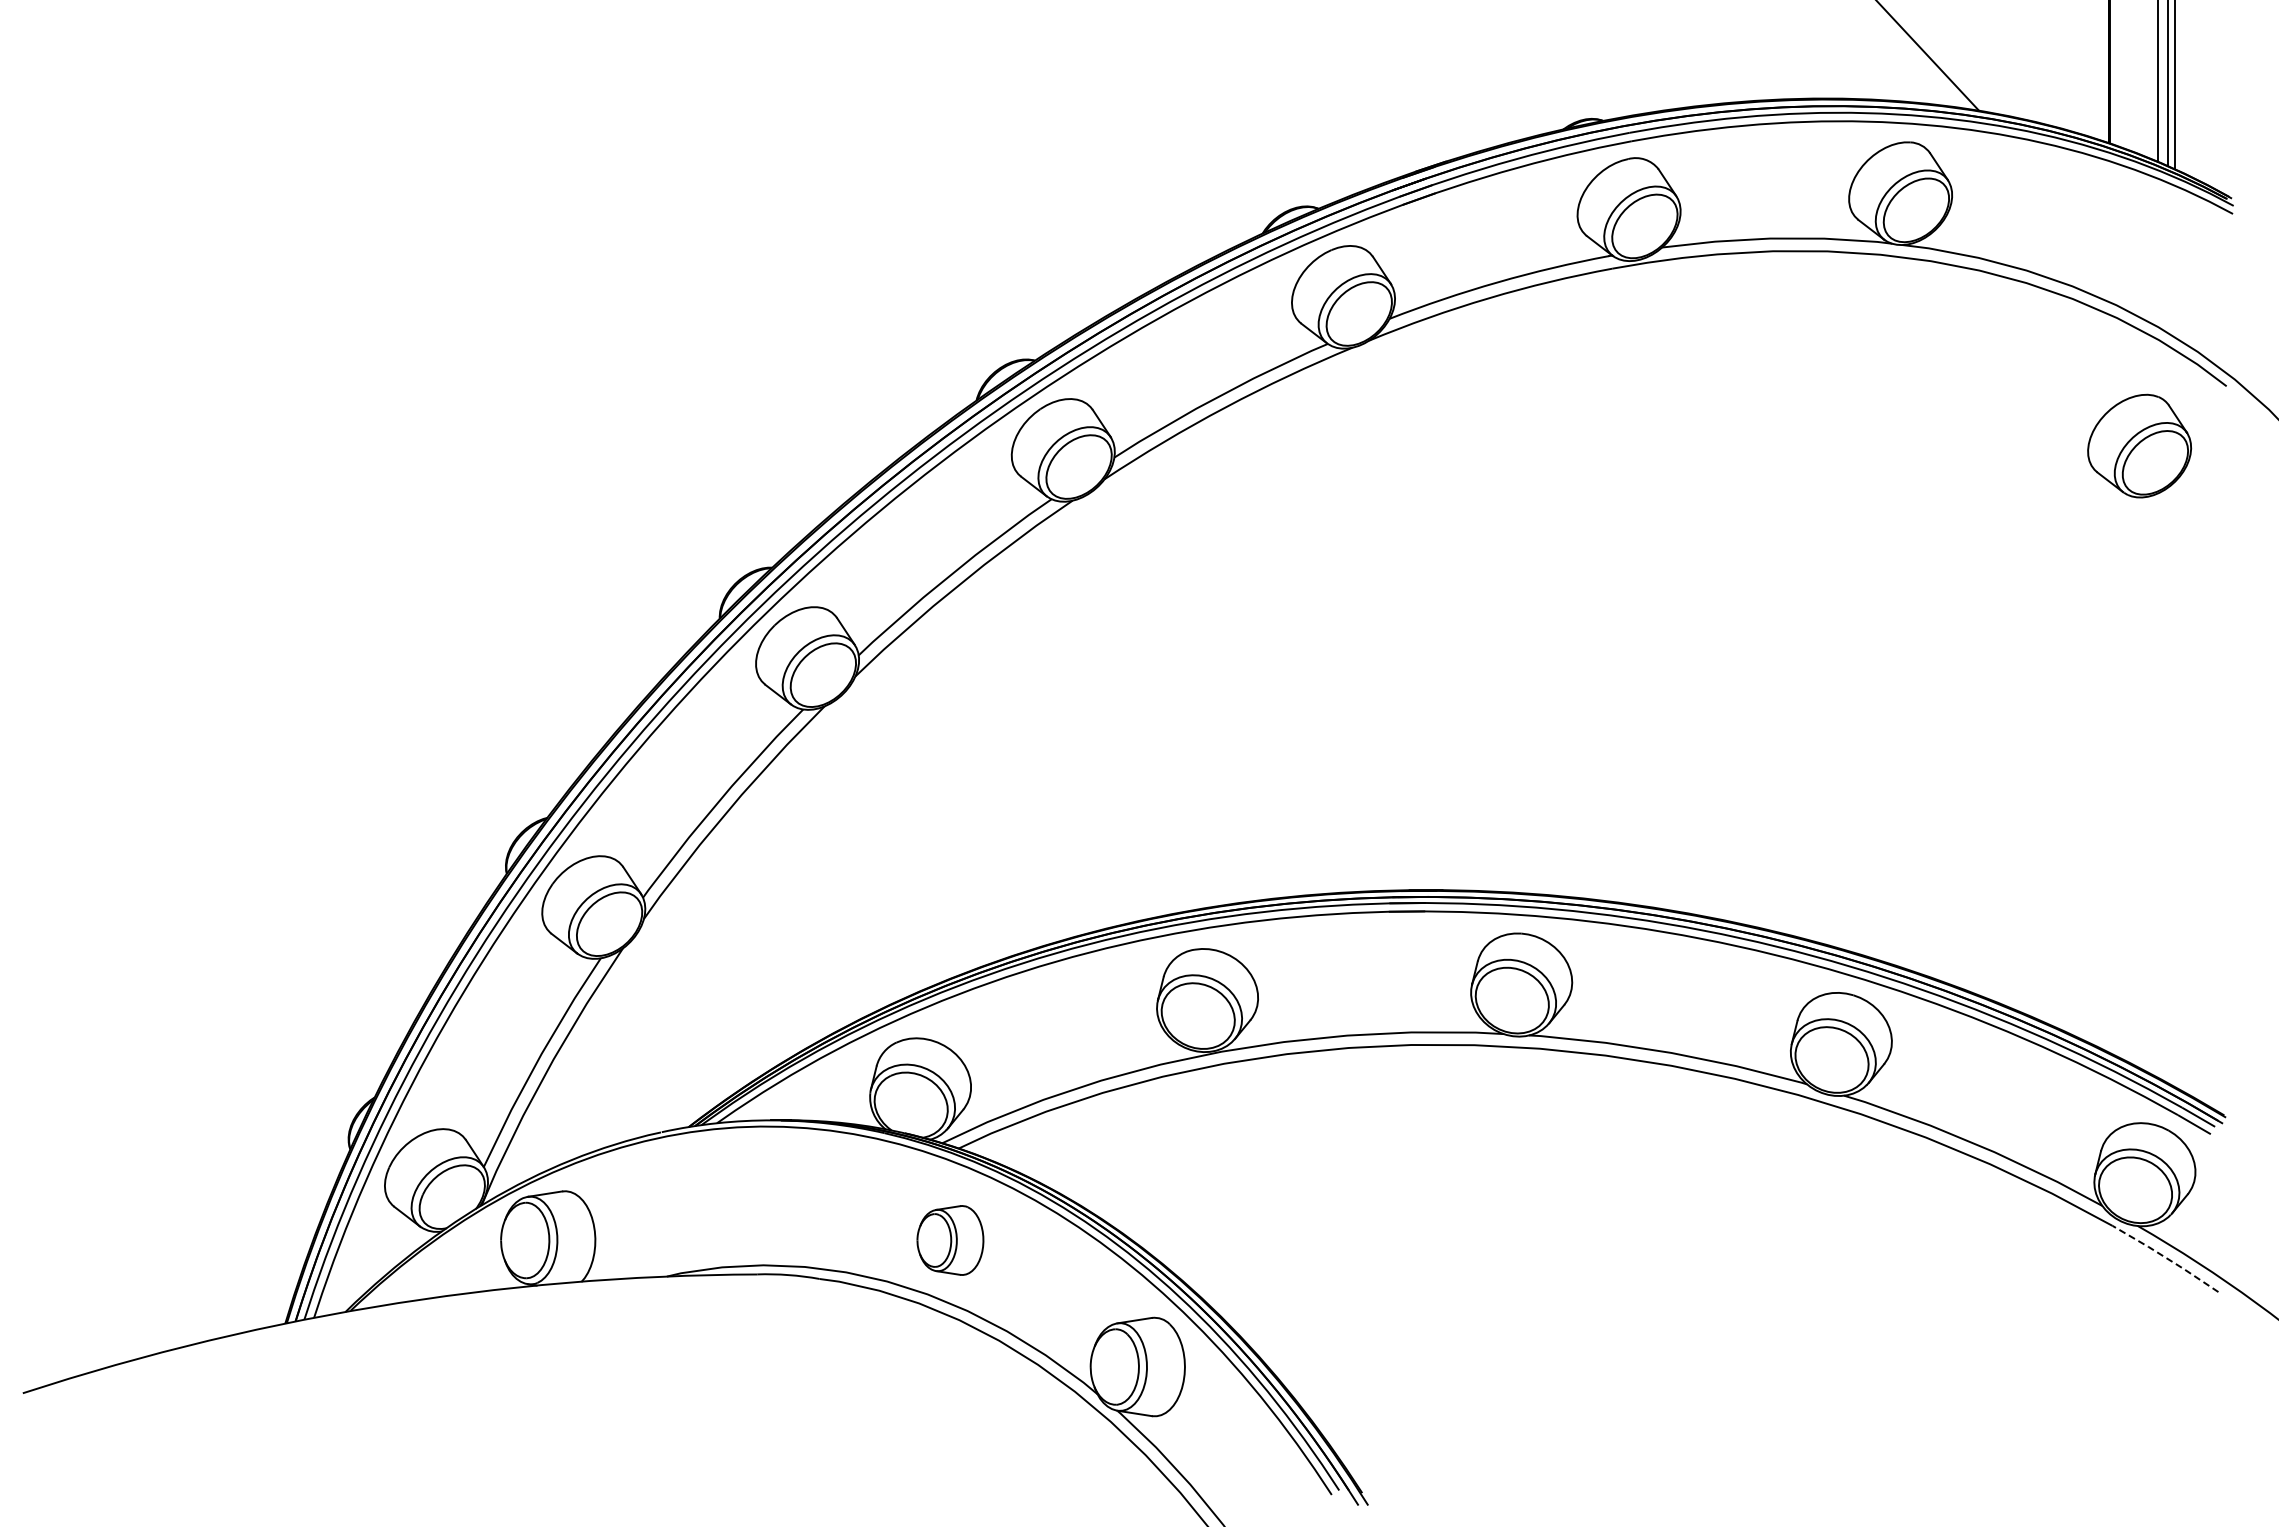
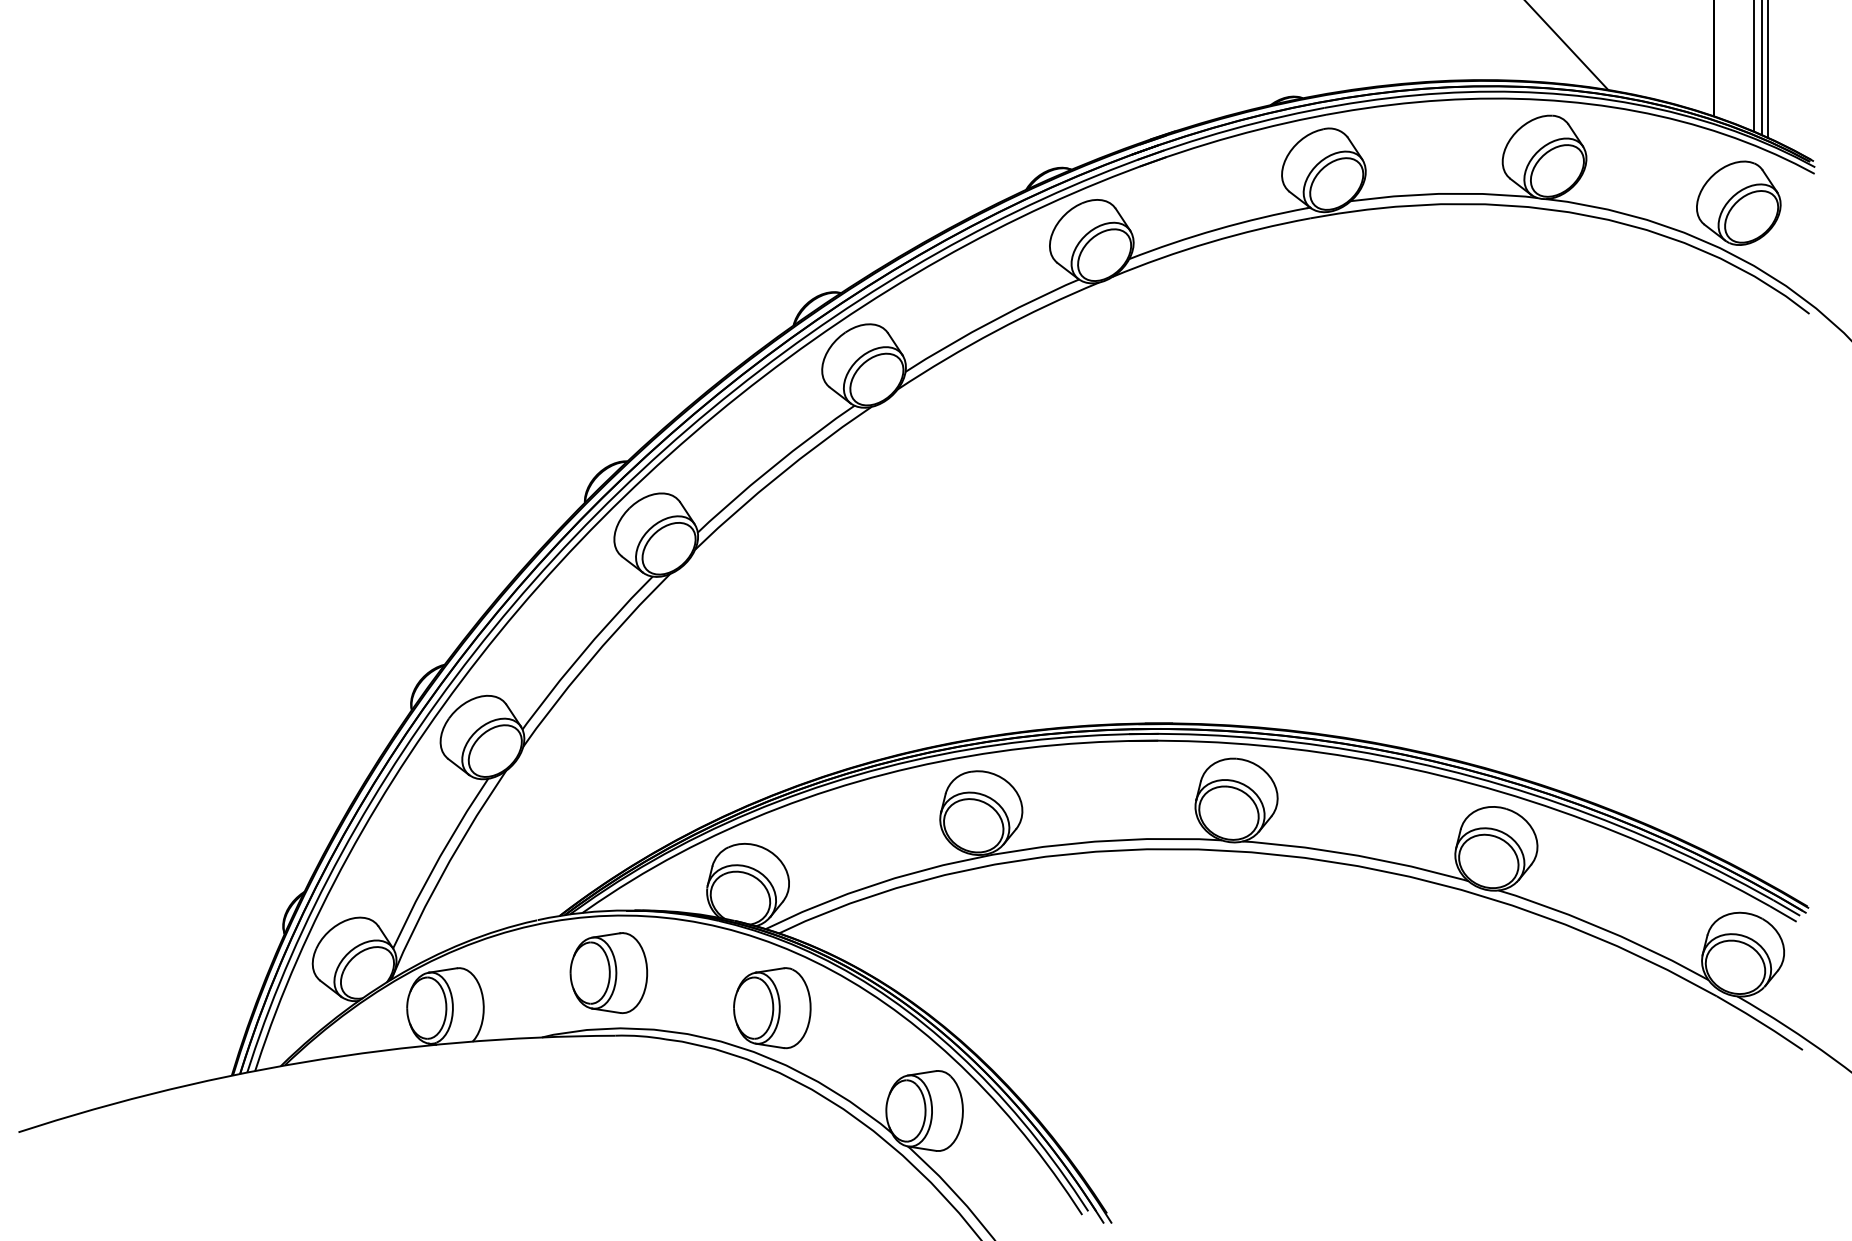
part: (2139, 445) -> (1738, 202), moved
part: (749, 1197) -> (609, 973), added
part: (950, 1240) -> (772, 1008), size x1.43
line: (2165, 1257) -> (1759, 1021), dashed -> solid

